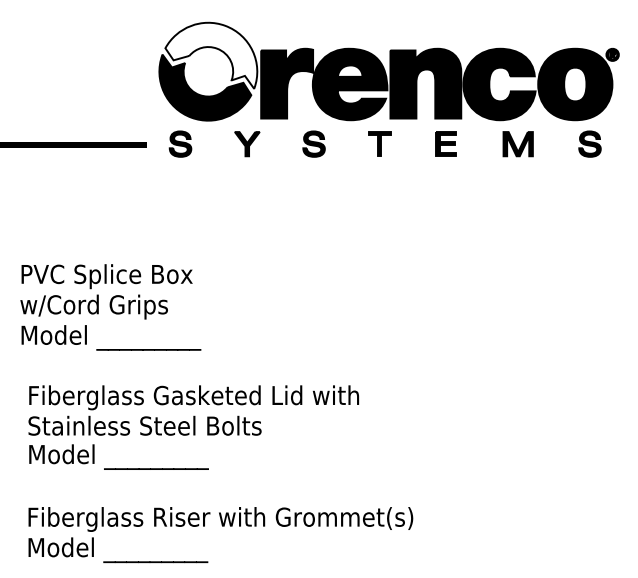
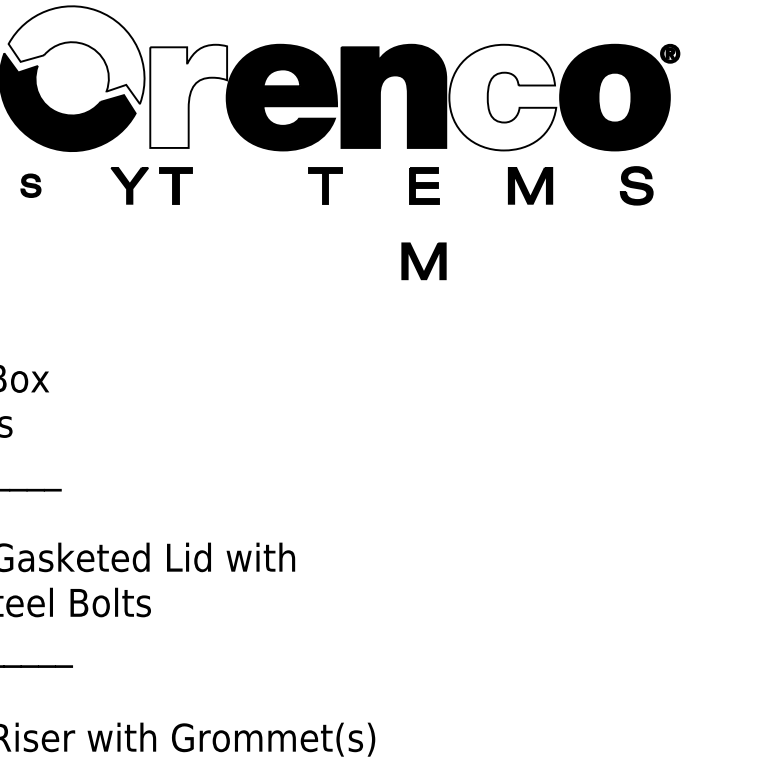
fill: (287, 83) -> (189, 96), removed
fill: (499, 84) -> (502, 97), removed
part: (180, 143) -> (30, 184), size x0.6
part: (278, 143) -> (175, 184), added
part: (313, 143) -> (227, 184), removed
part: (445, 195) -> (422, 261), added

